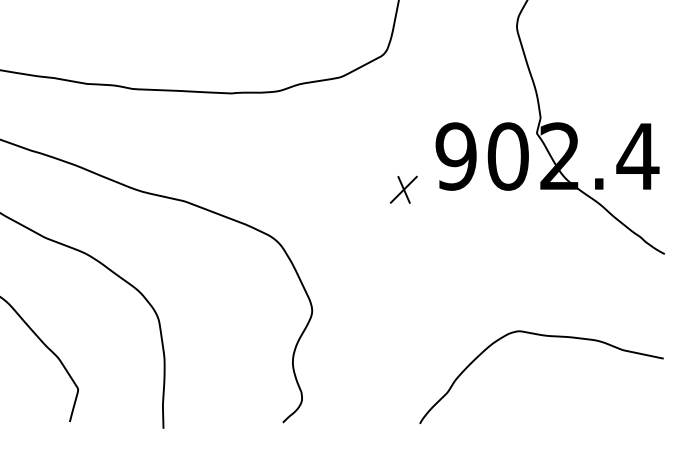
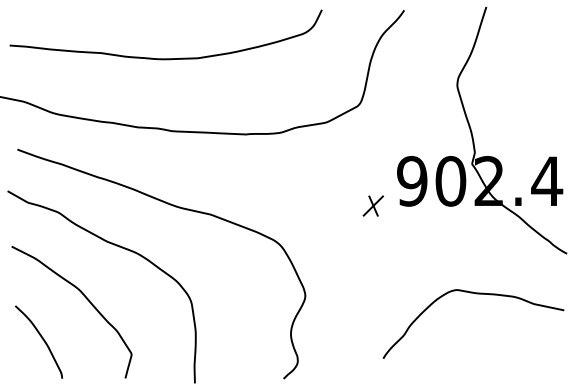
curve: (545, 337) -> (476, 294), moved

